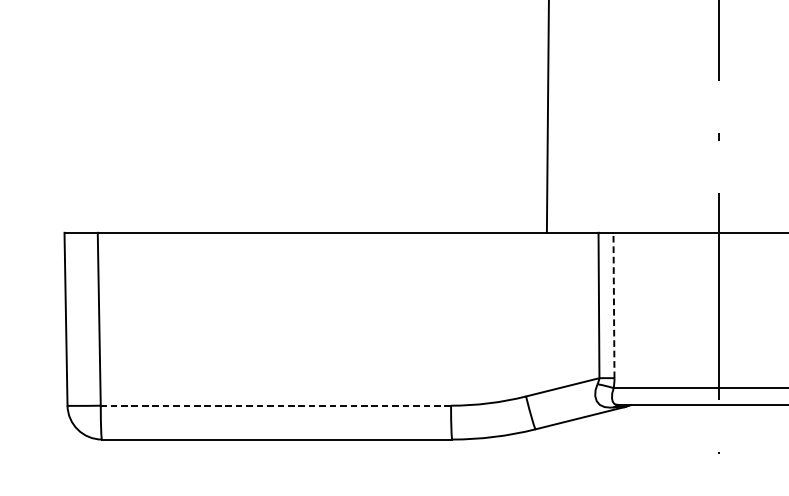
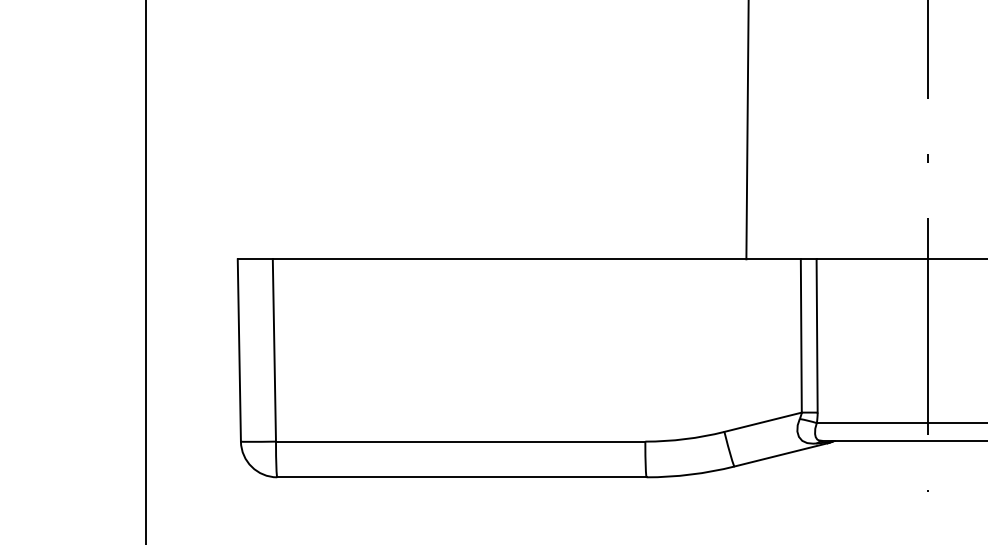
line: (614, 305) -> (817, 335), dashed -> solid
line: (275, 405) -> (460, 441), dashed -> solid

